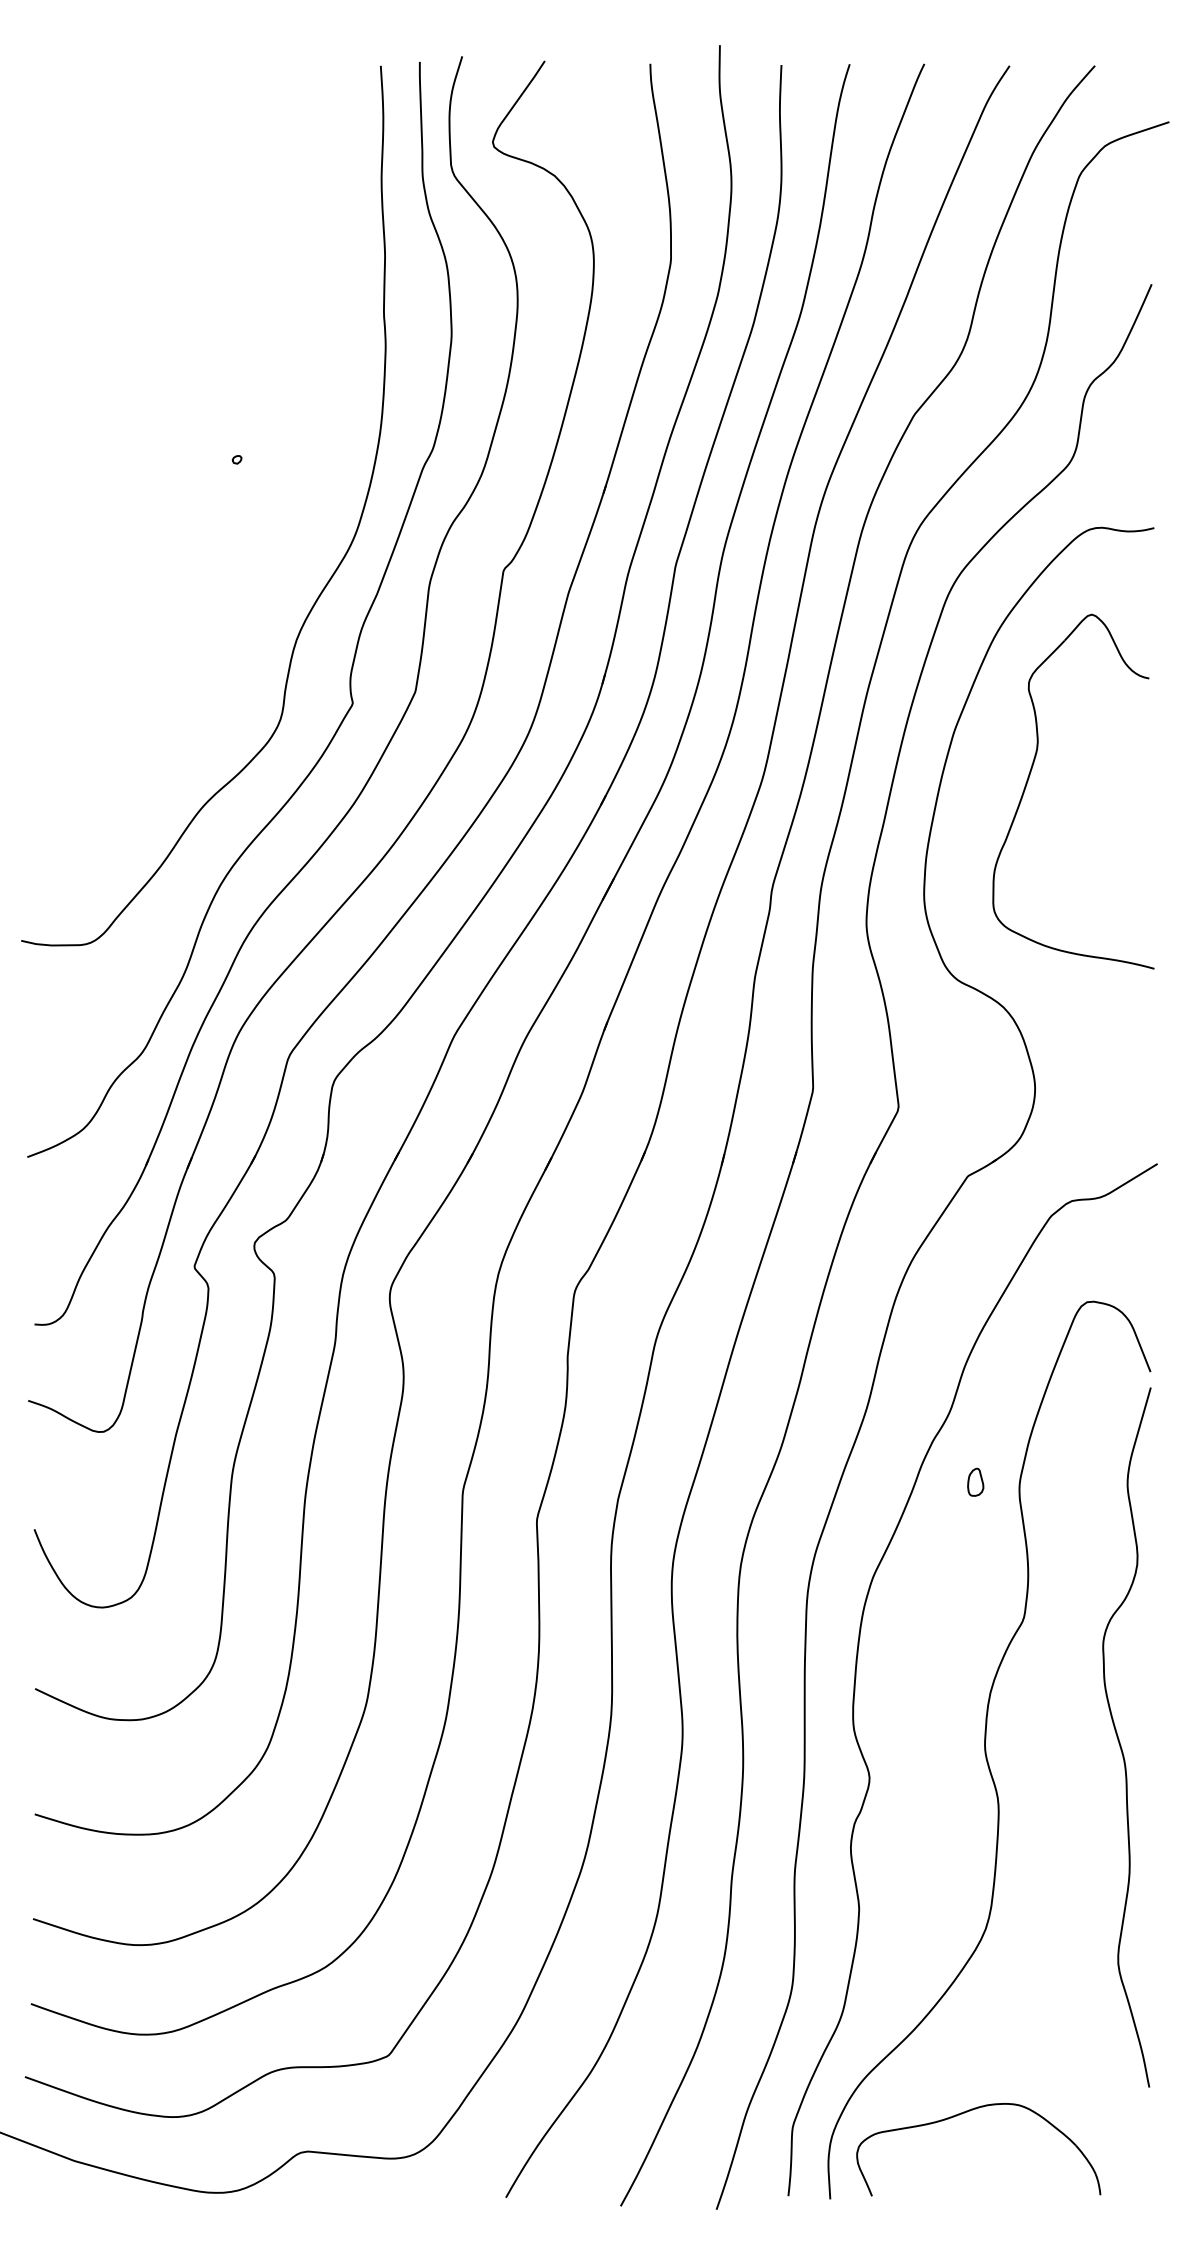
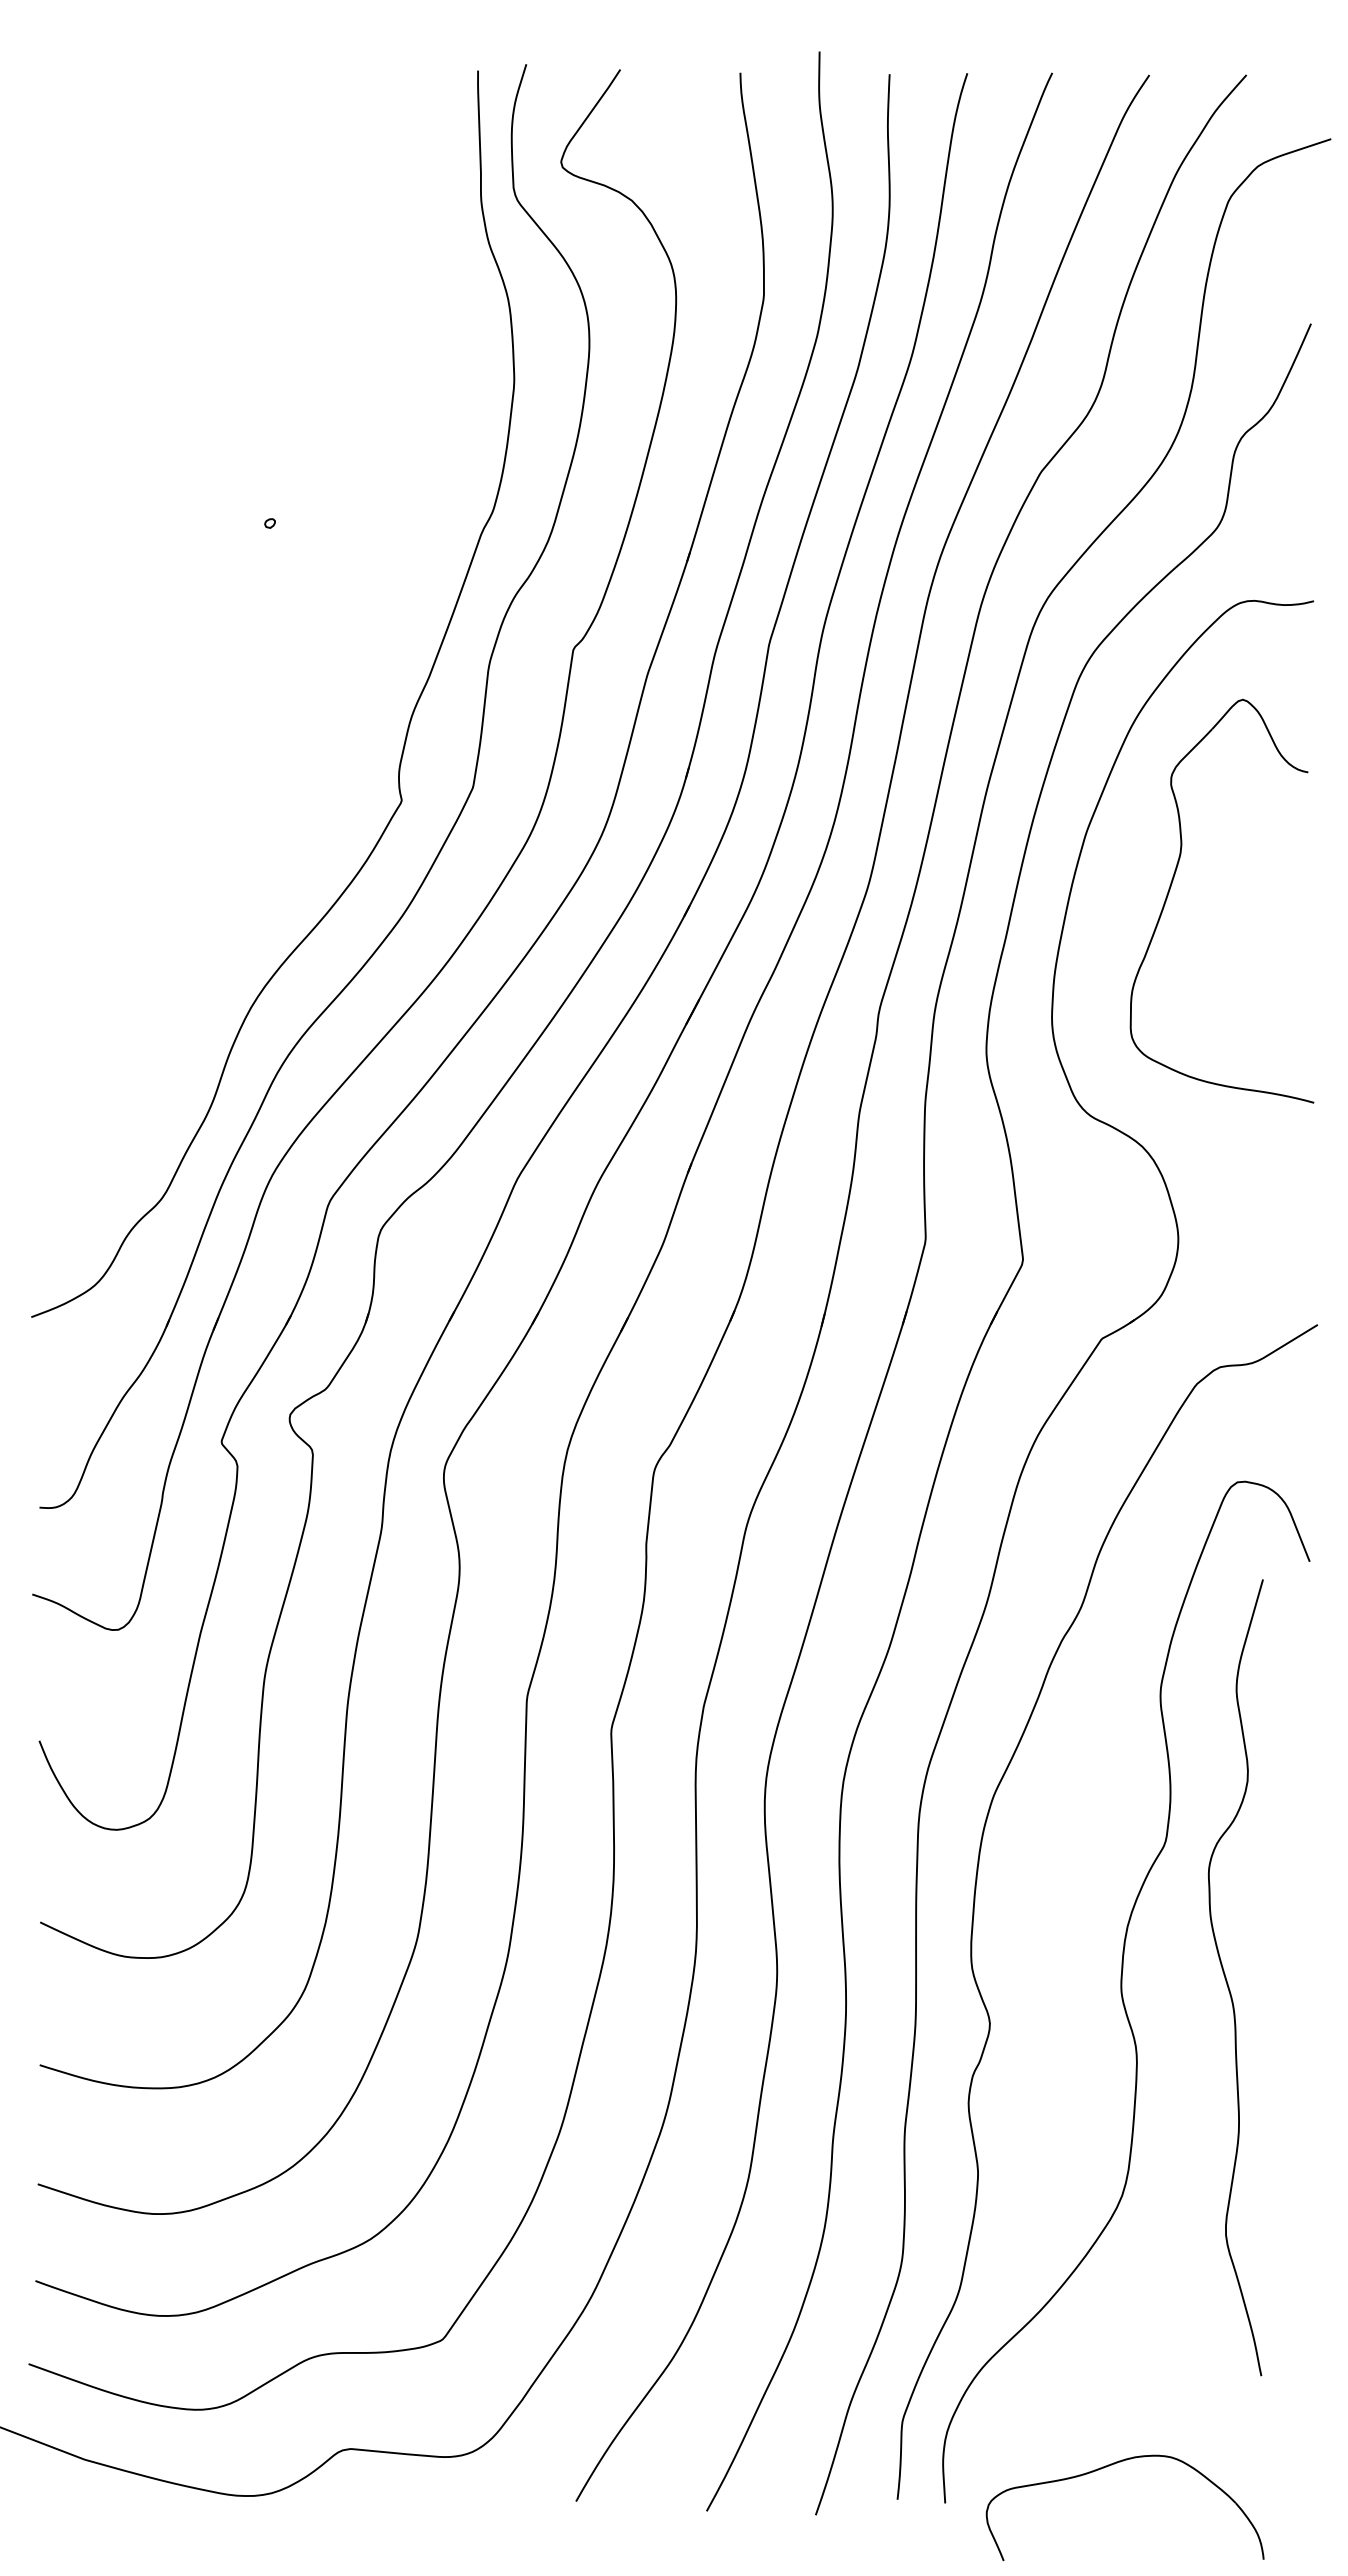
curve: (324, 586) -> (369, 667), removed
part: (975, 1482) -> (1110, 1687), removed
curve: (1119, 1739) -> (1227, 1980), moved
part: (964, 2113) -> (1109, 2466), moved

